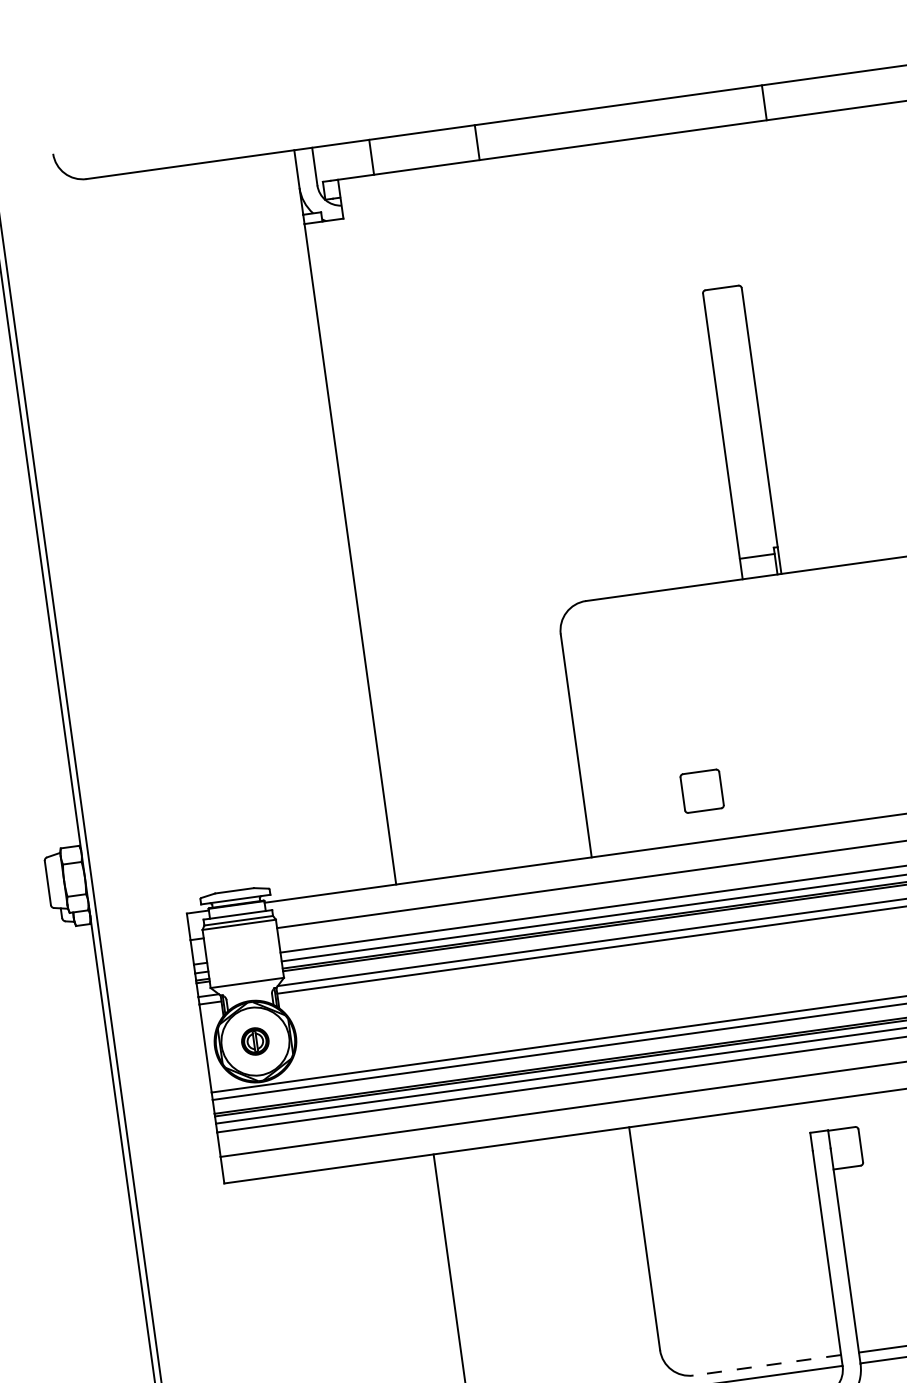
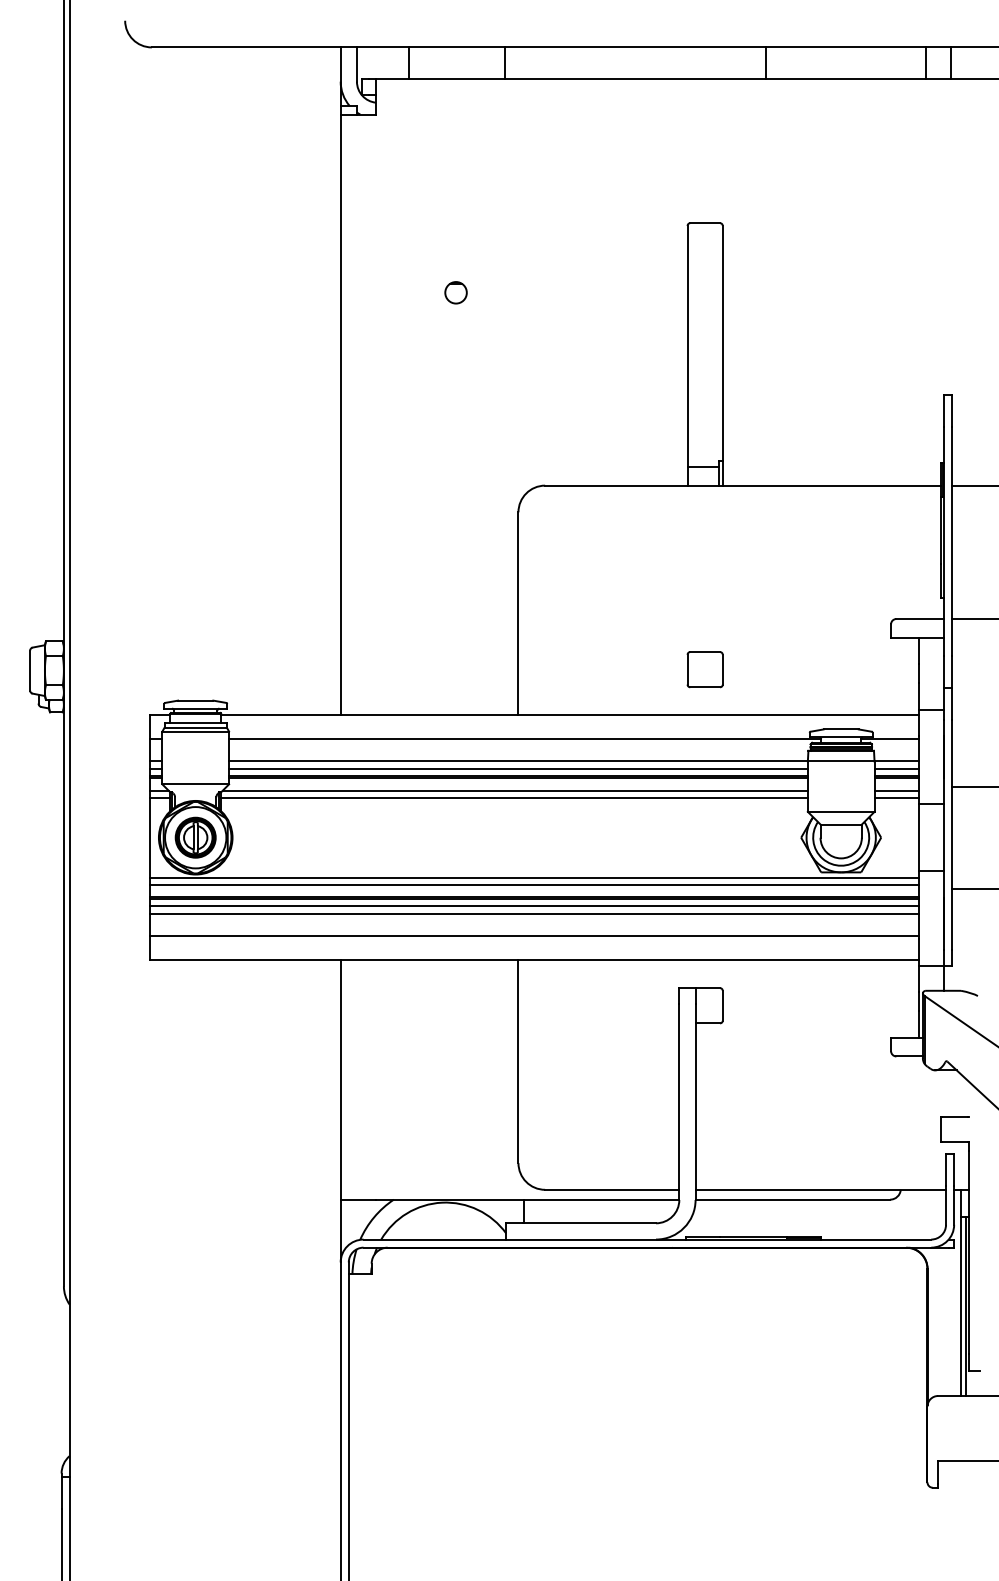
circle: (457, 402) -> (455, 292), added
part: (701, 791) -> (704, 669), moved
part: (255, 1041) -> (195, 837), size x1.67
line: (766, 1365) -> (611, 1189), dashed -> solid

